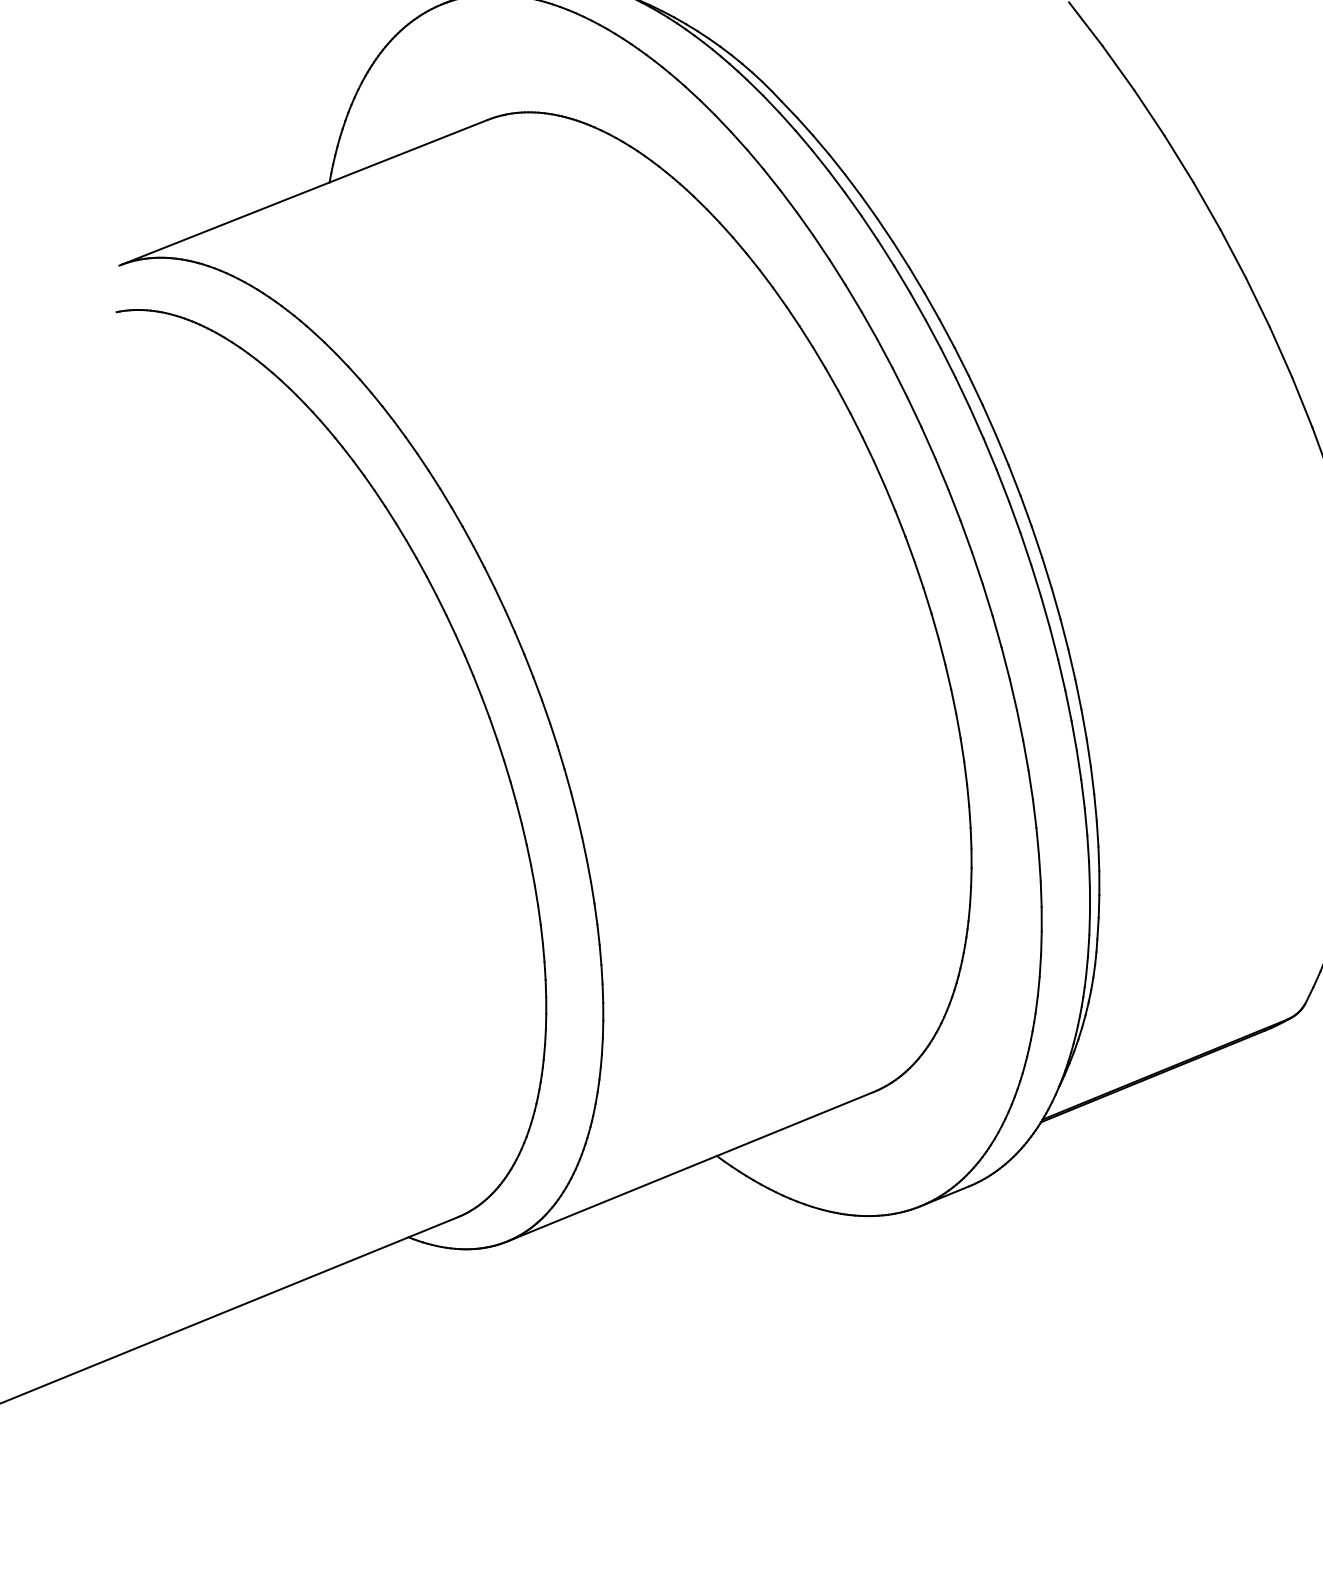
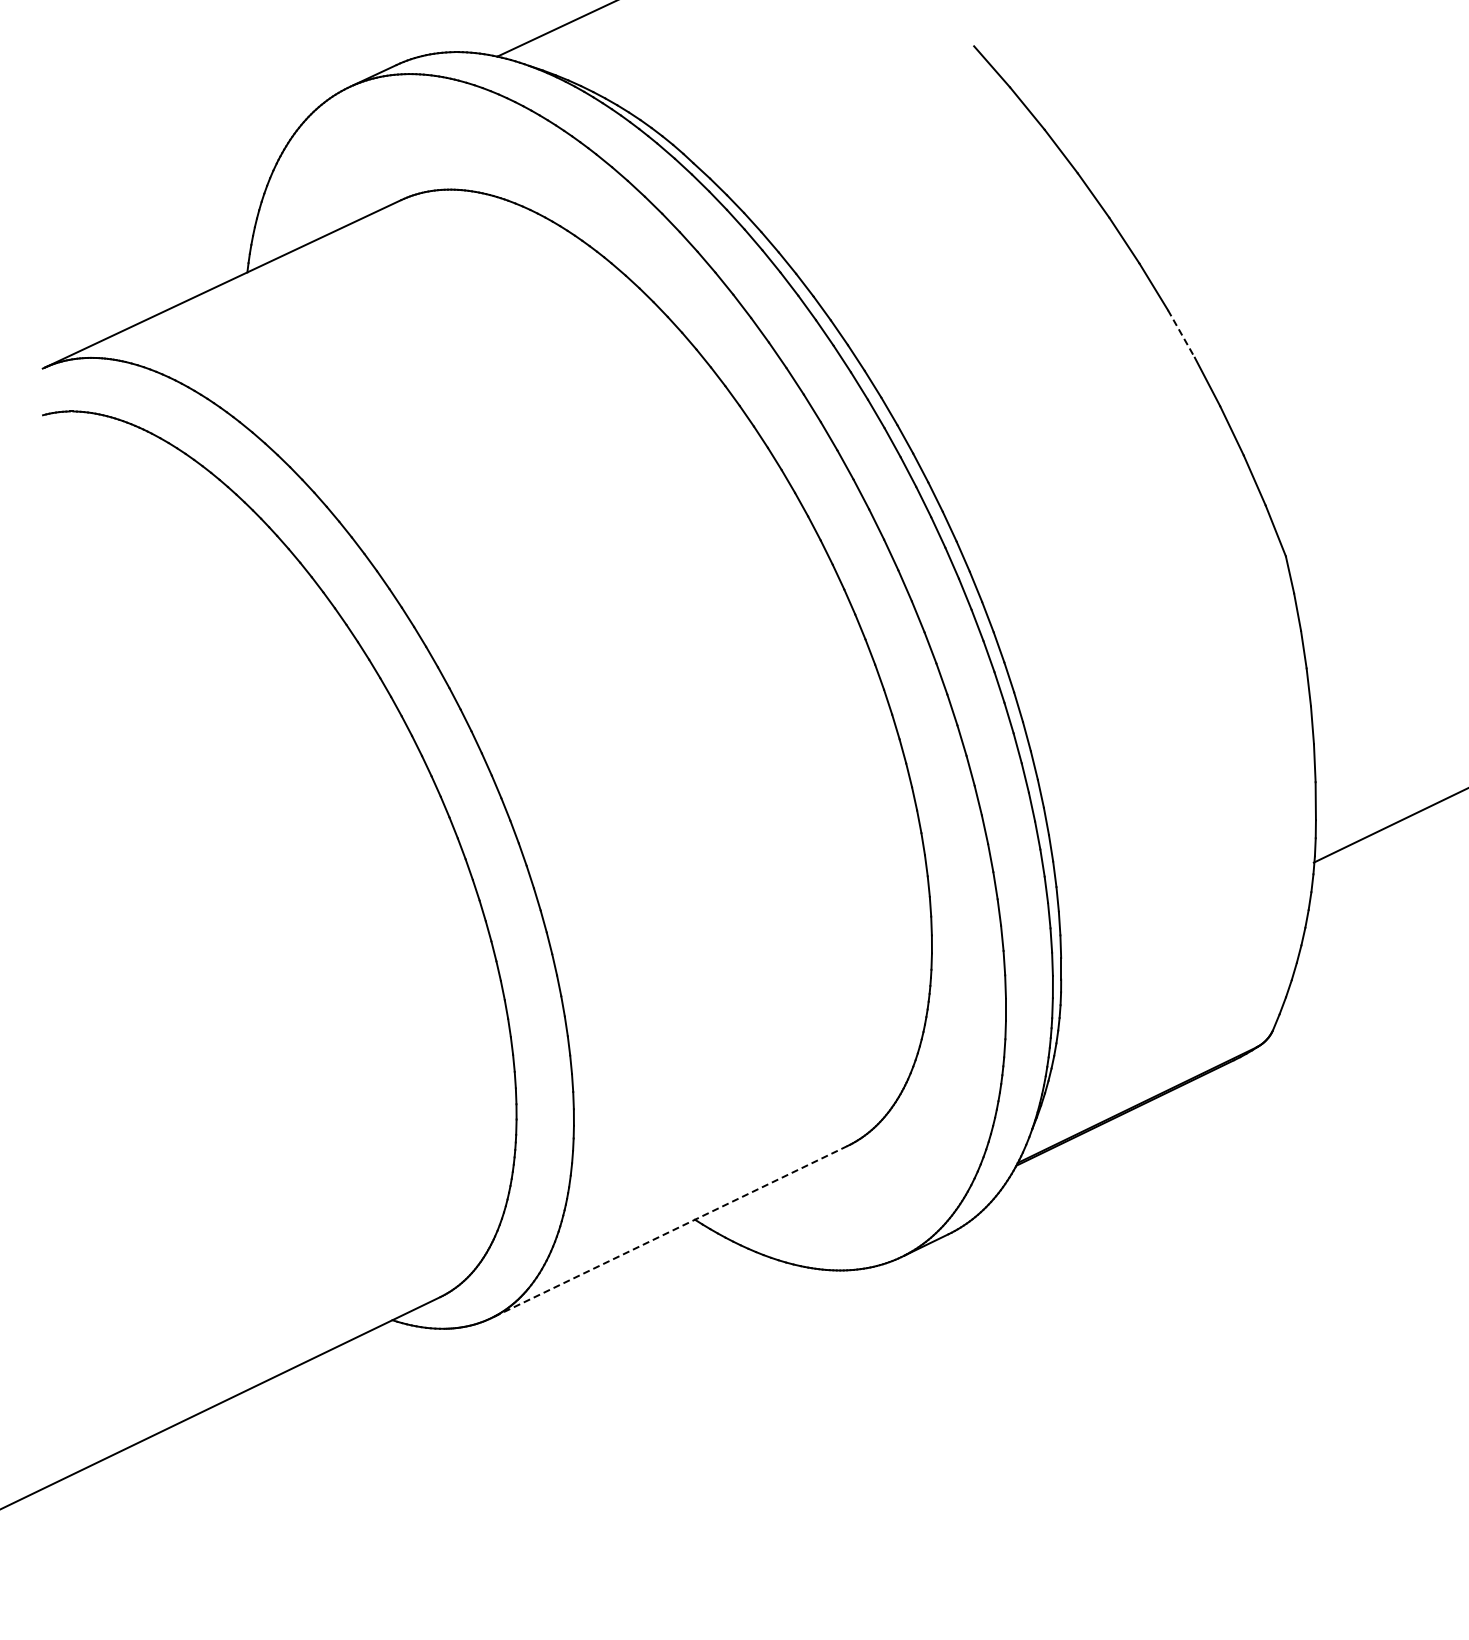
line: (1257, 303) -> (1181, 334), solid -> dashed
line: (690, 1167) -> (669, 1232), solid -> dashed

